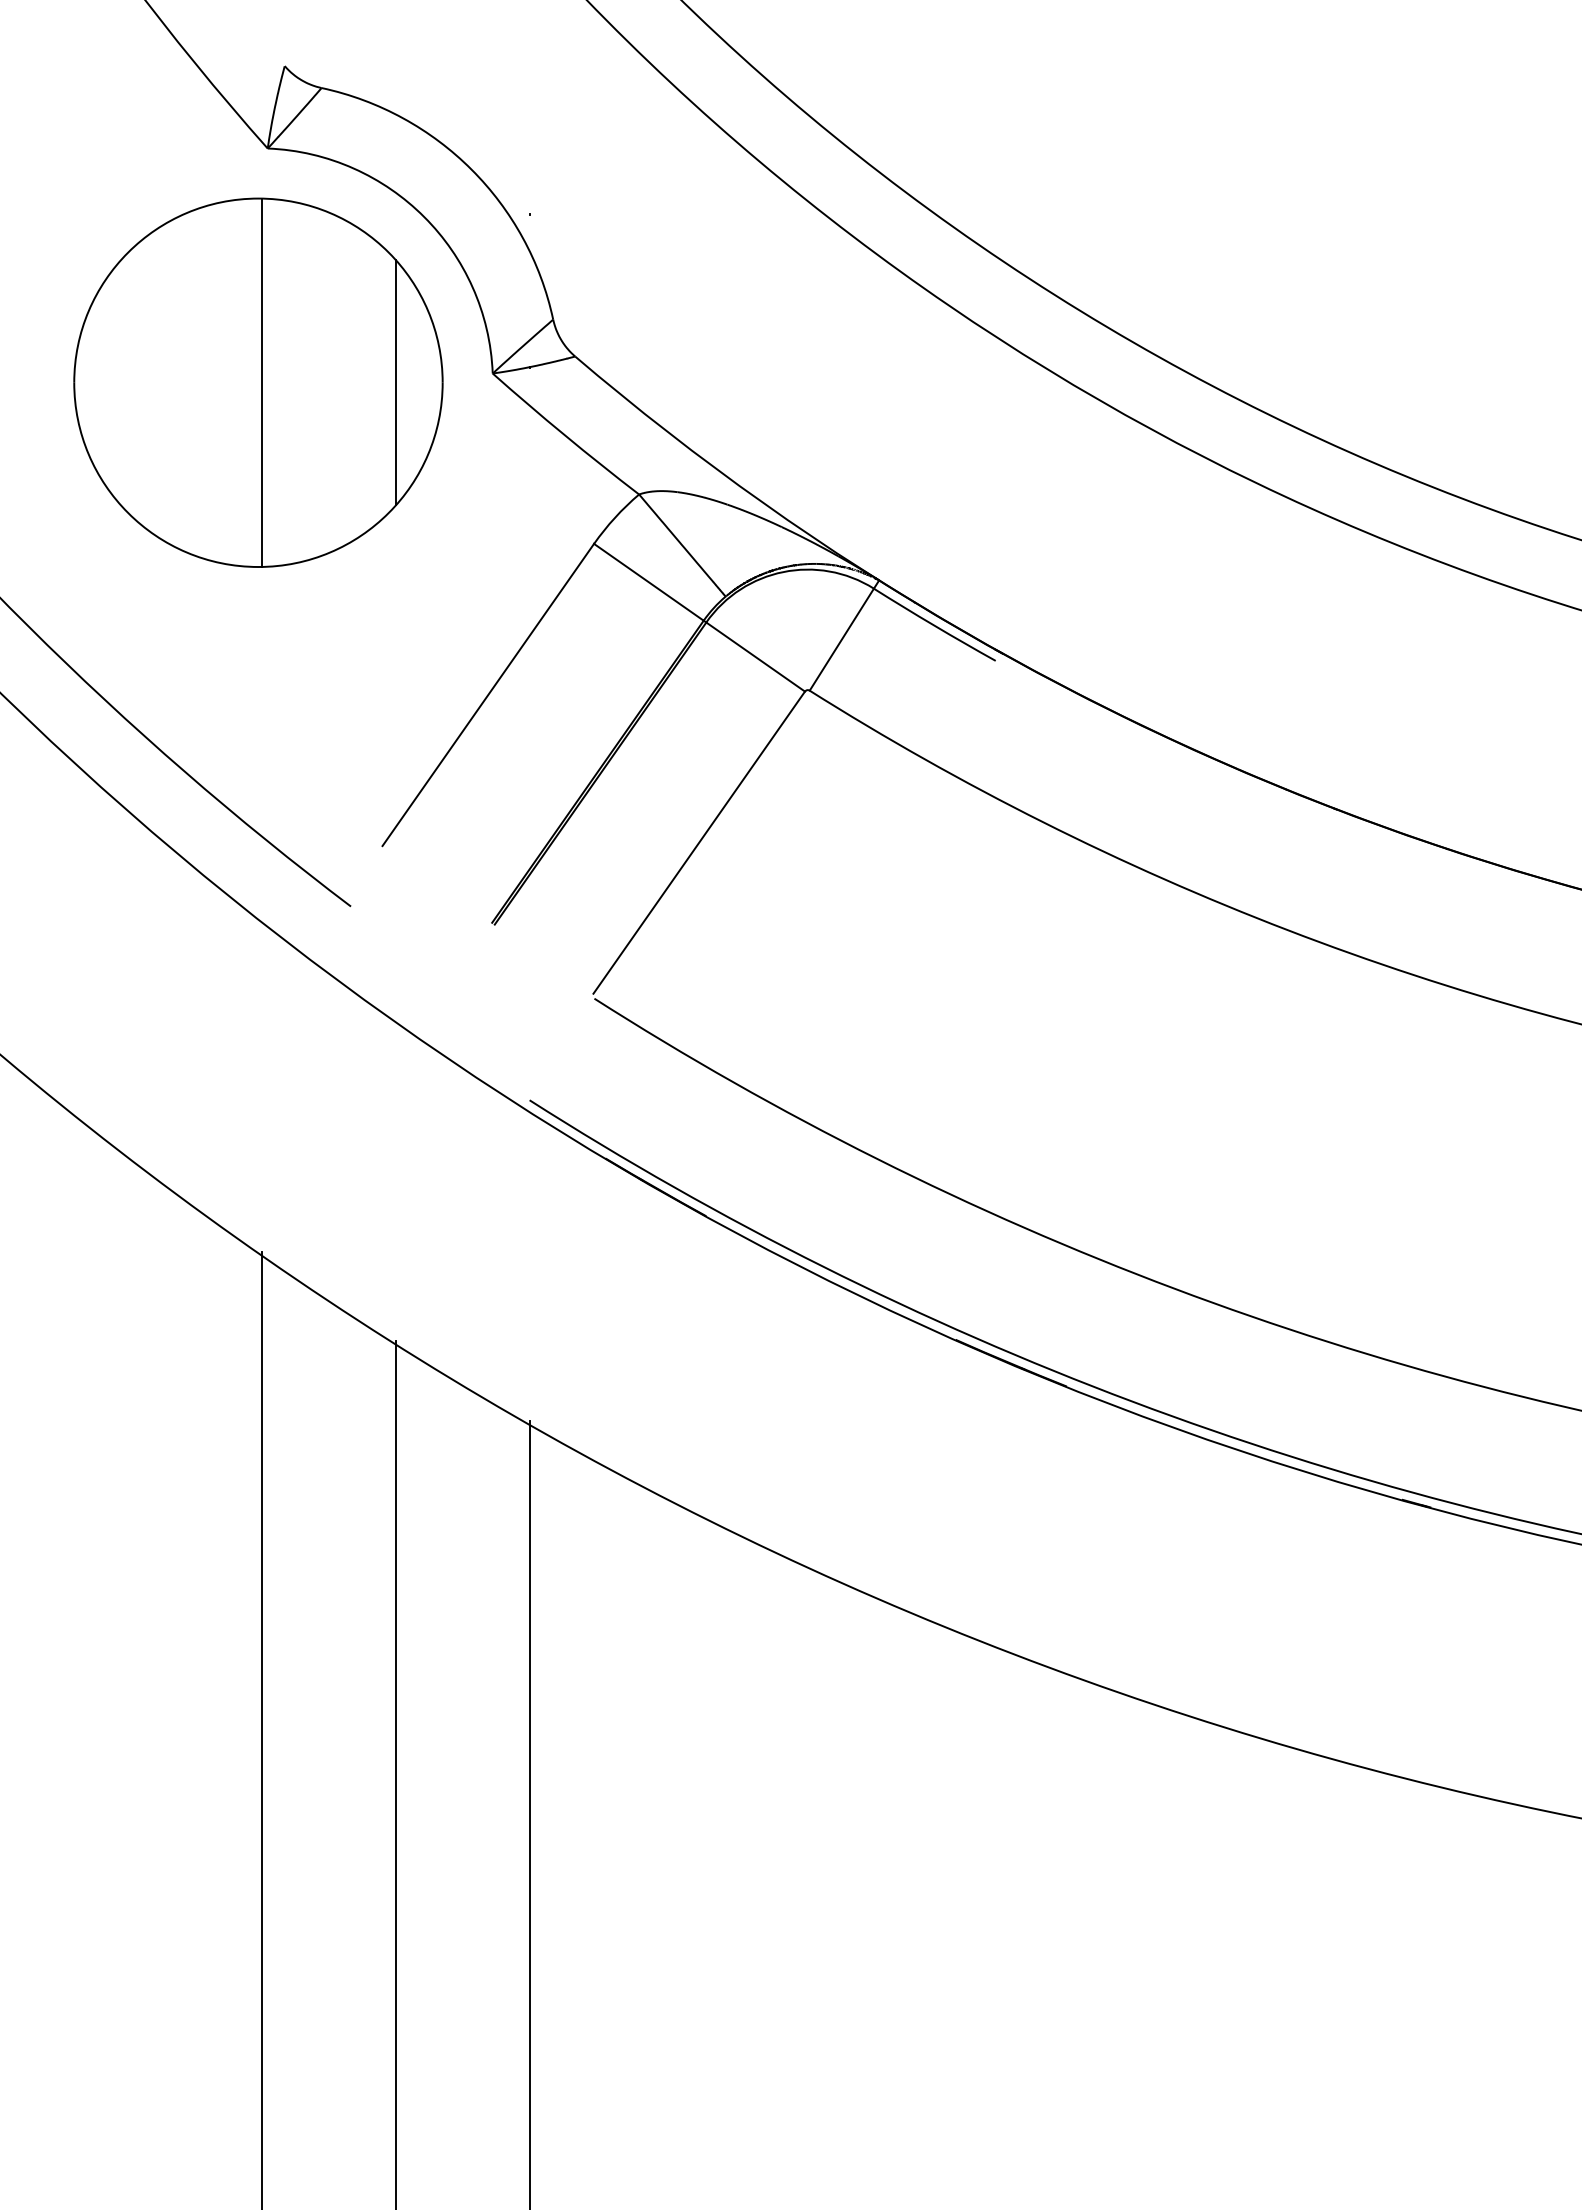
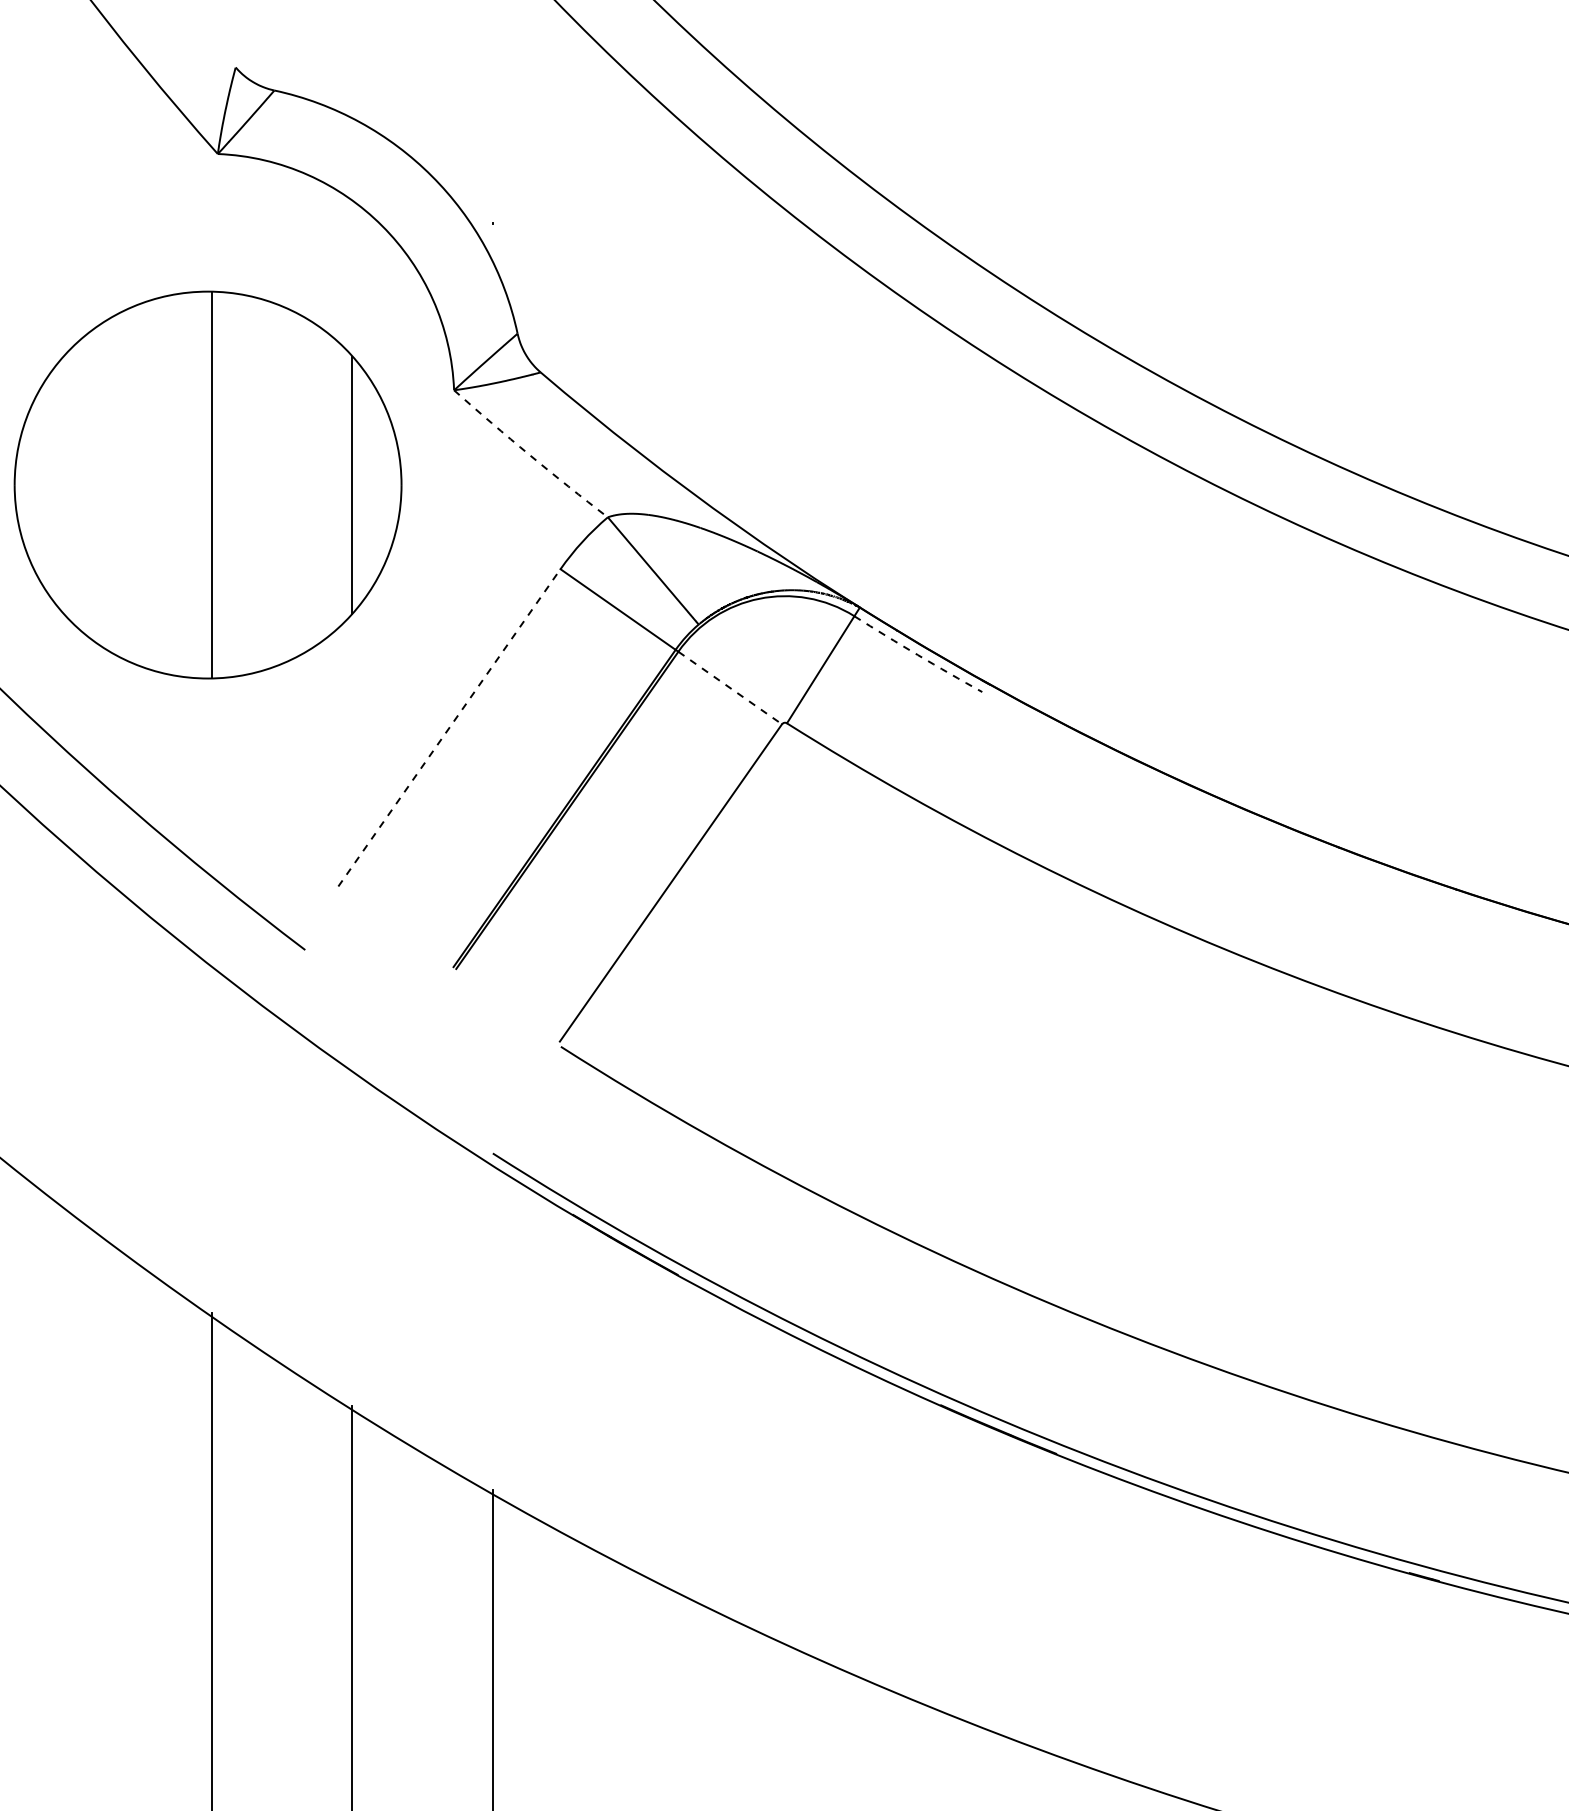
part: (258, 382) -> (208, 484), moved
arc: (564, 435) -> (529, 455), solid -> dashed
arc: (934, 625) -> (918, 654), solid -> dashed
line: (756, 657) -> (731, 688), solid -> dashed
line: (488, 694) -> (449, 727), solid -> dashed

